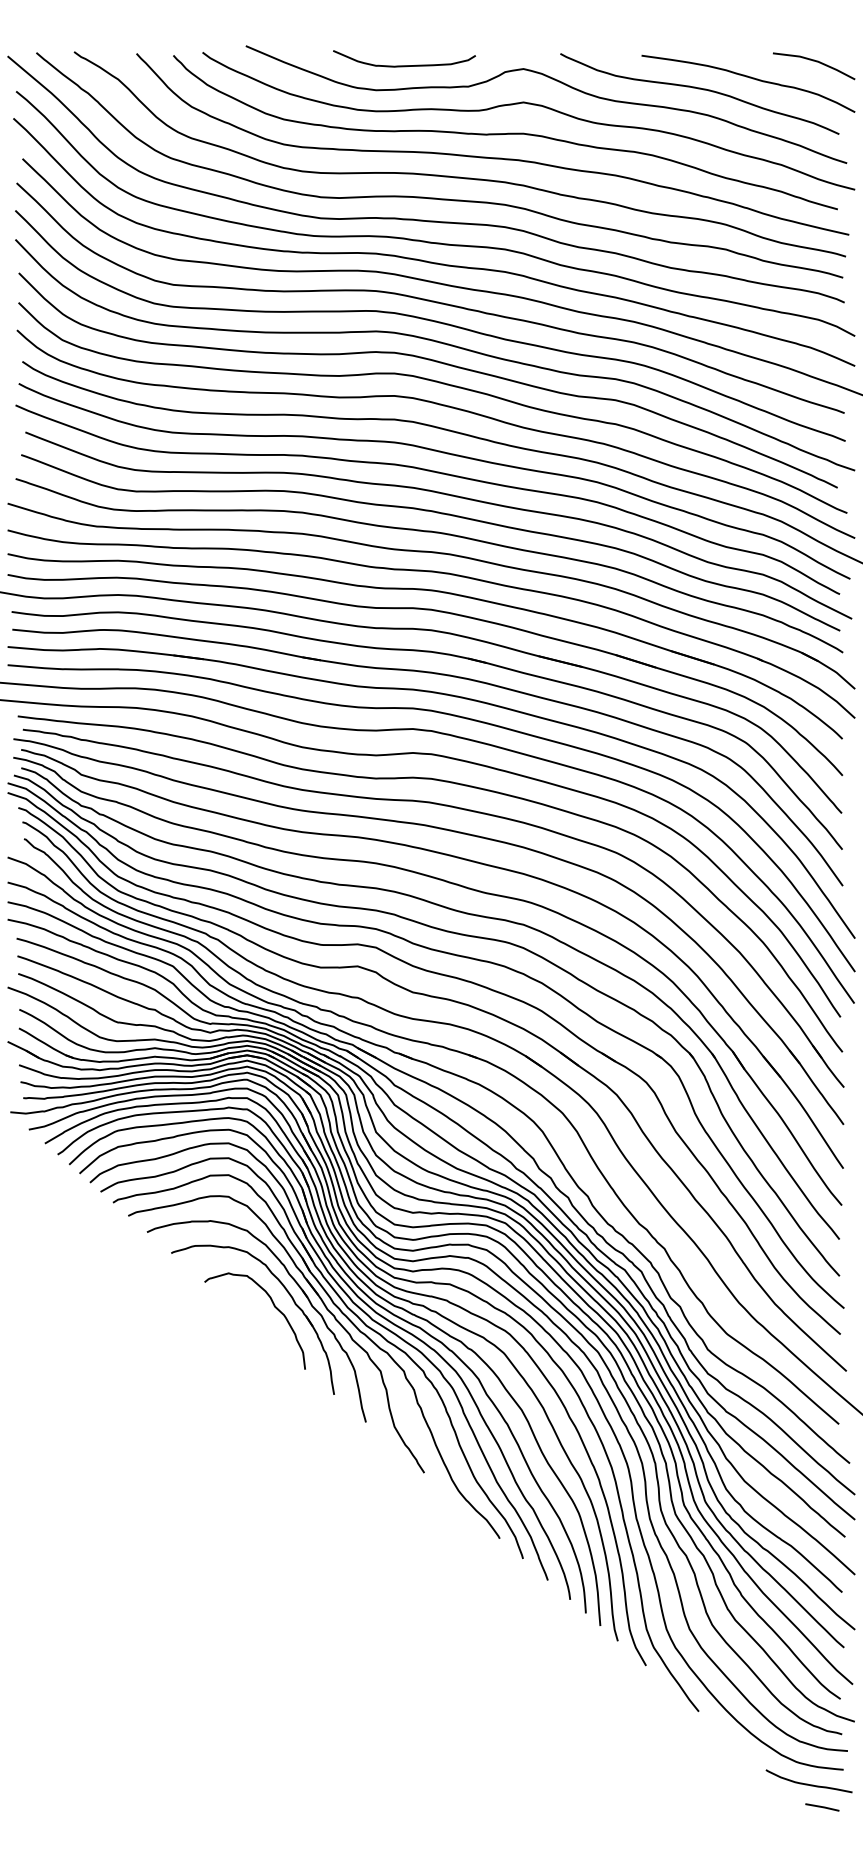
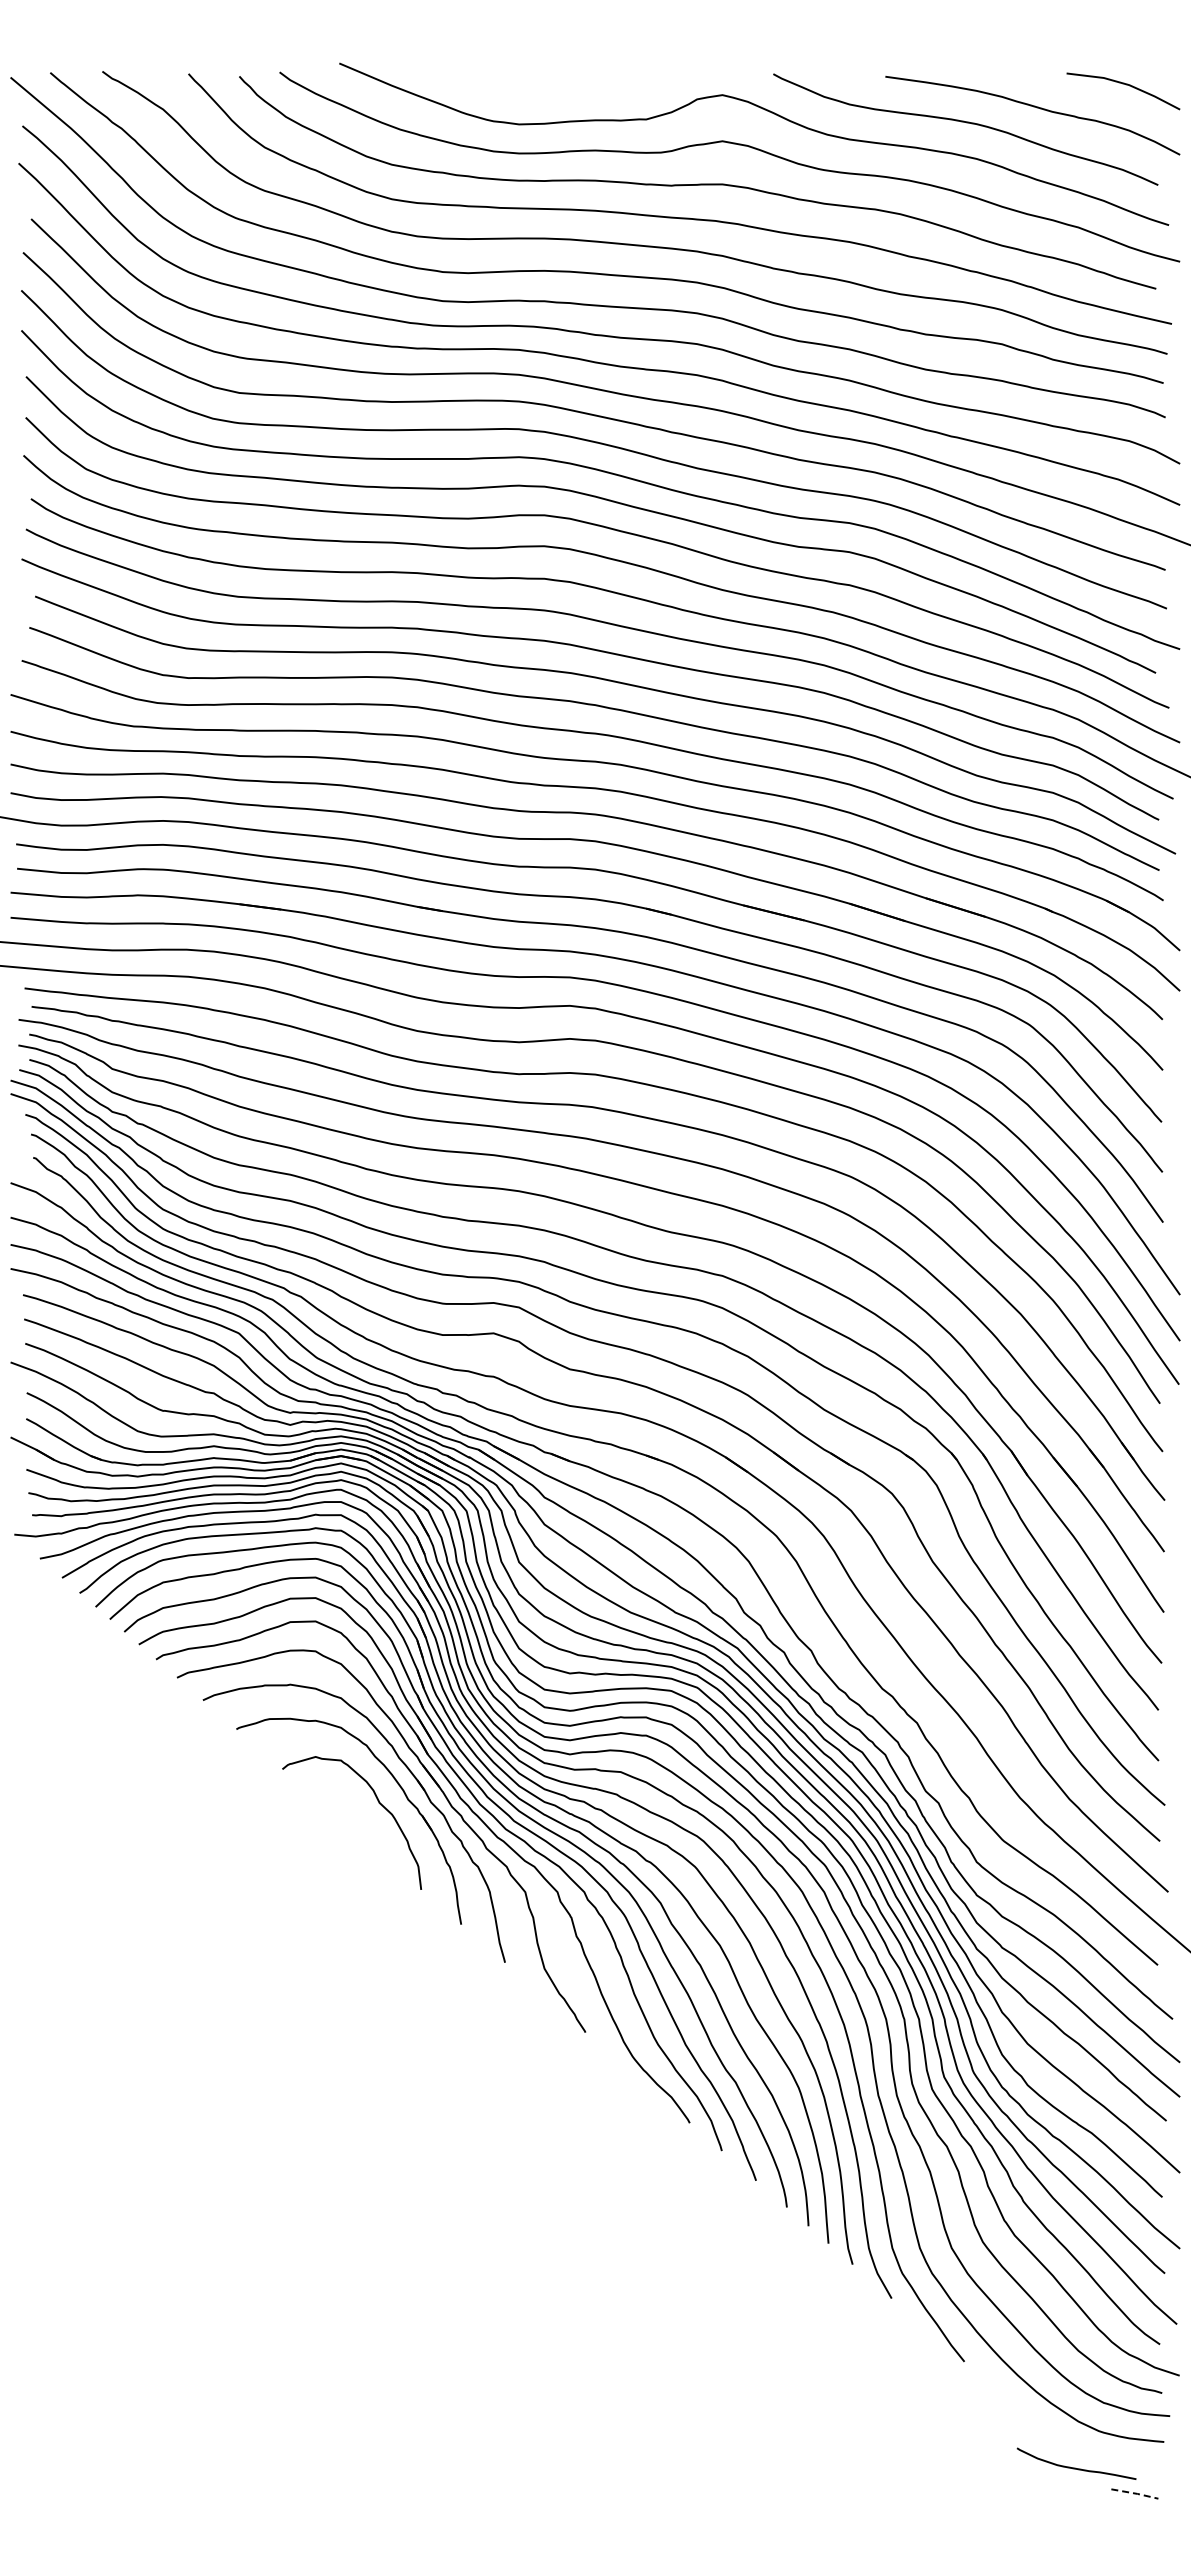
curve: (403, 65) -> (557, 90), removed
curve: (808, 1783) -> (1075, 2467), moved
line: (822, 1807) -> (1135, 2493), solid -> dashed

